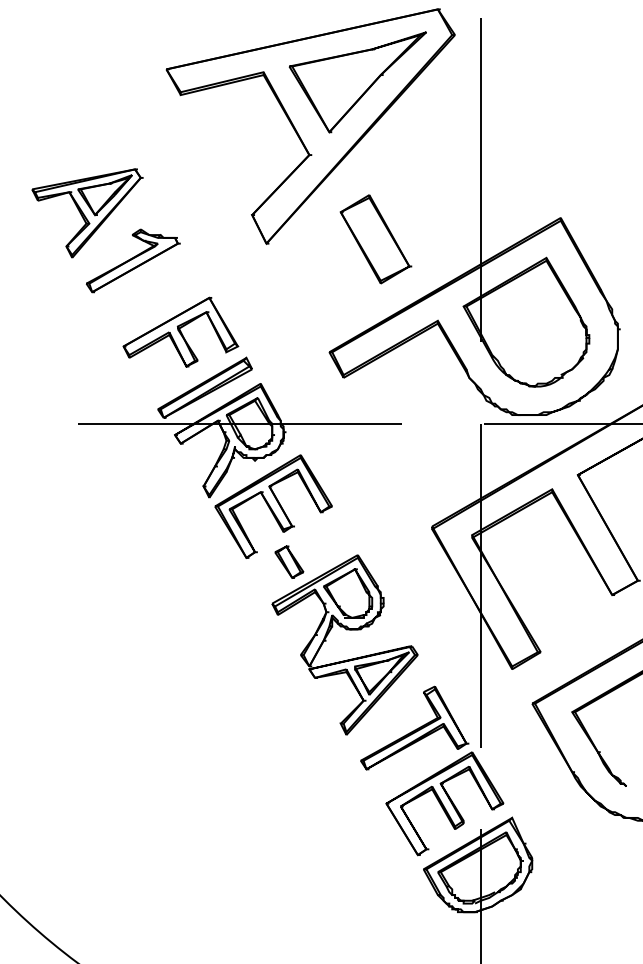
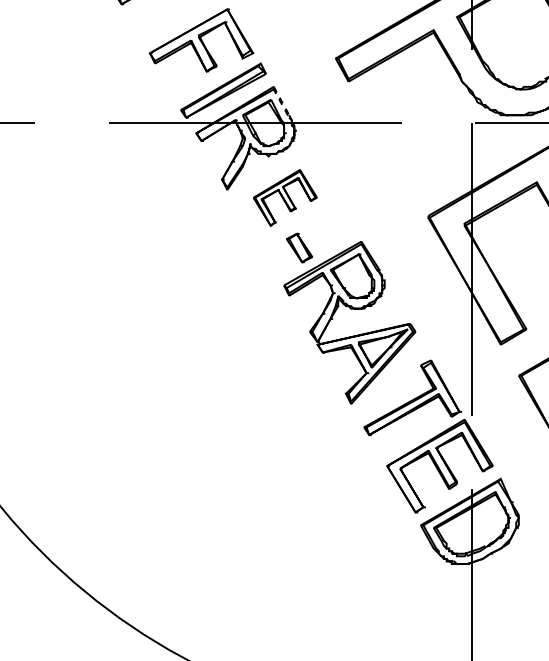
line: (277, 416) -> (288, 116), solid -> dashed
part: (273, 506) -> (285, 197), size x0.6

